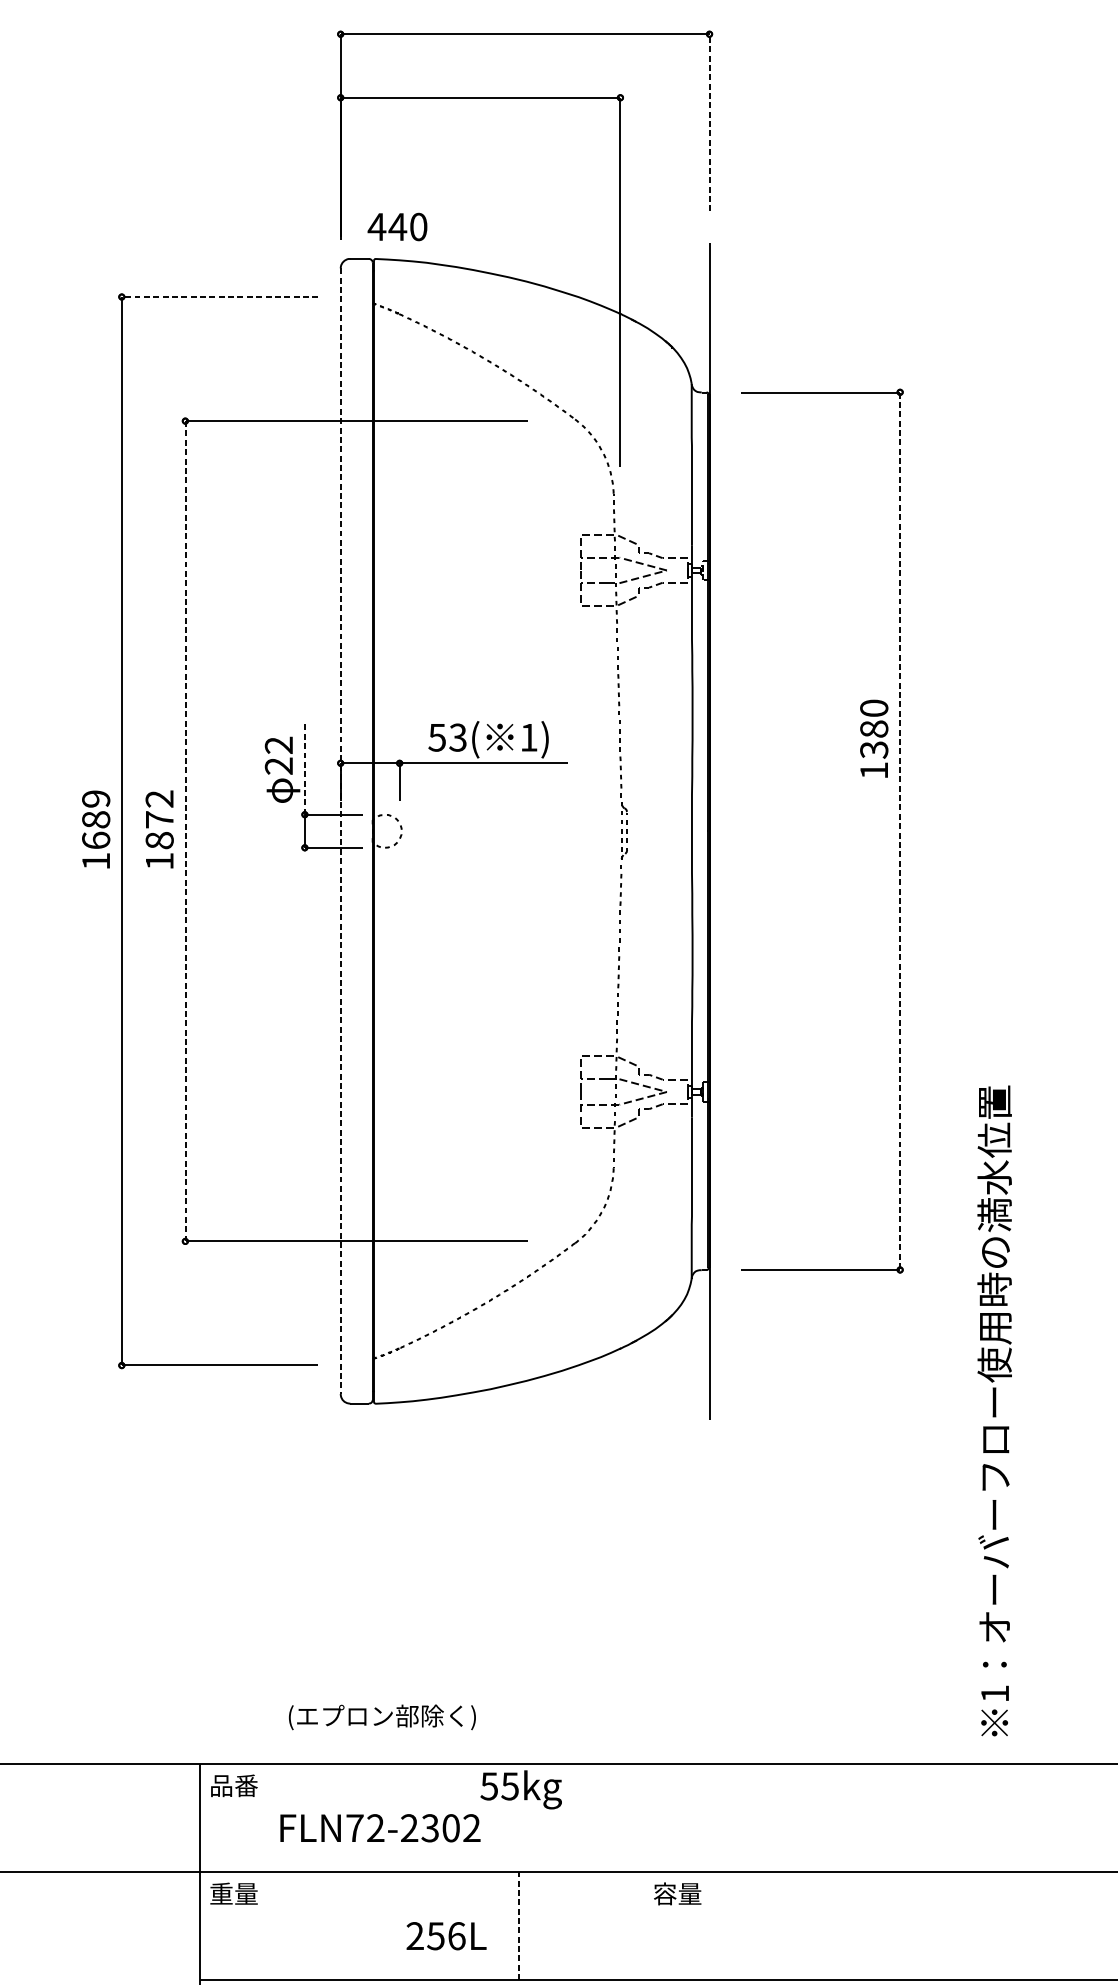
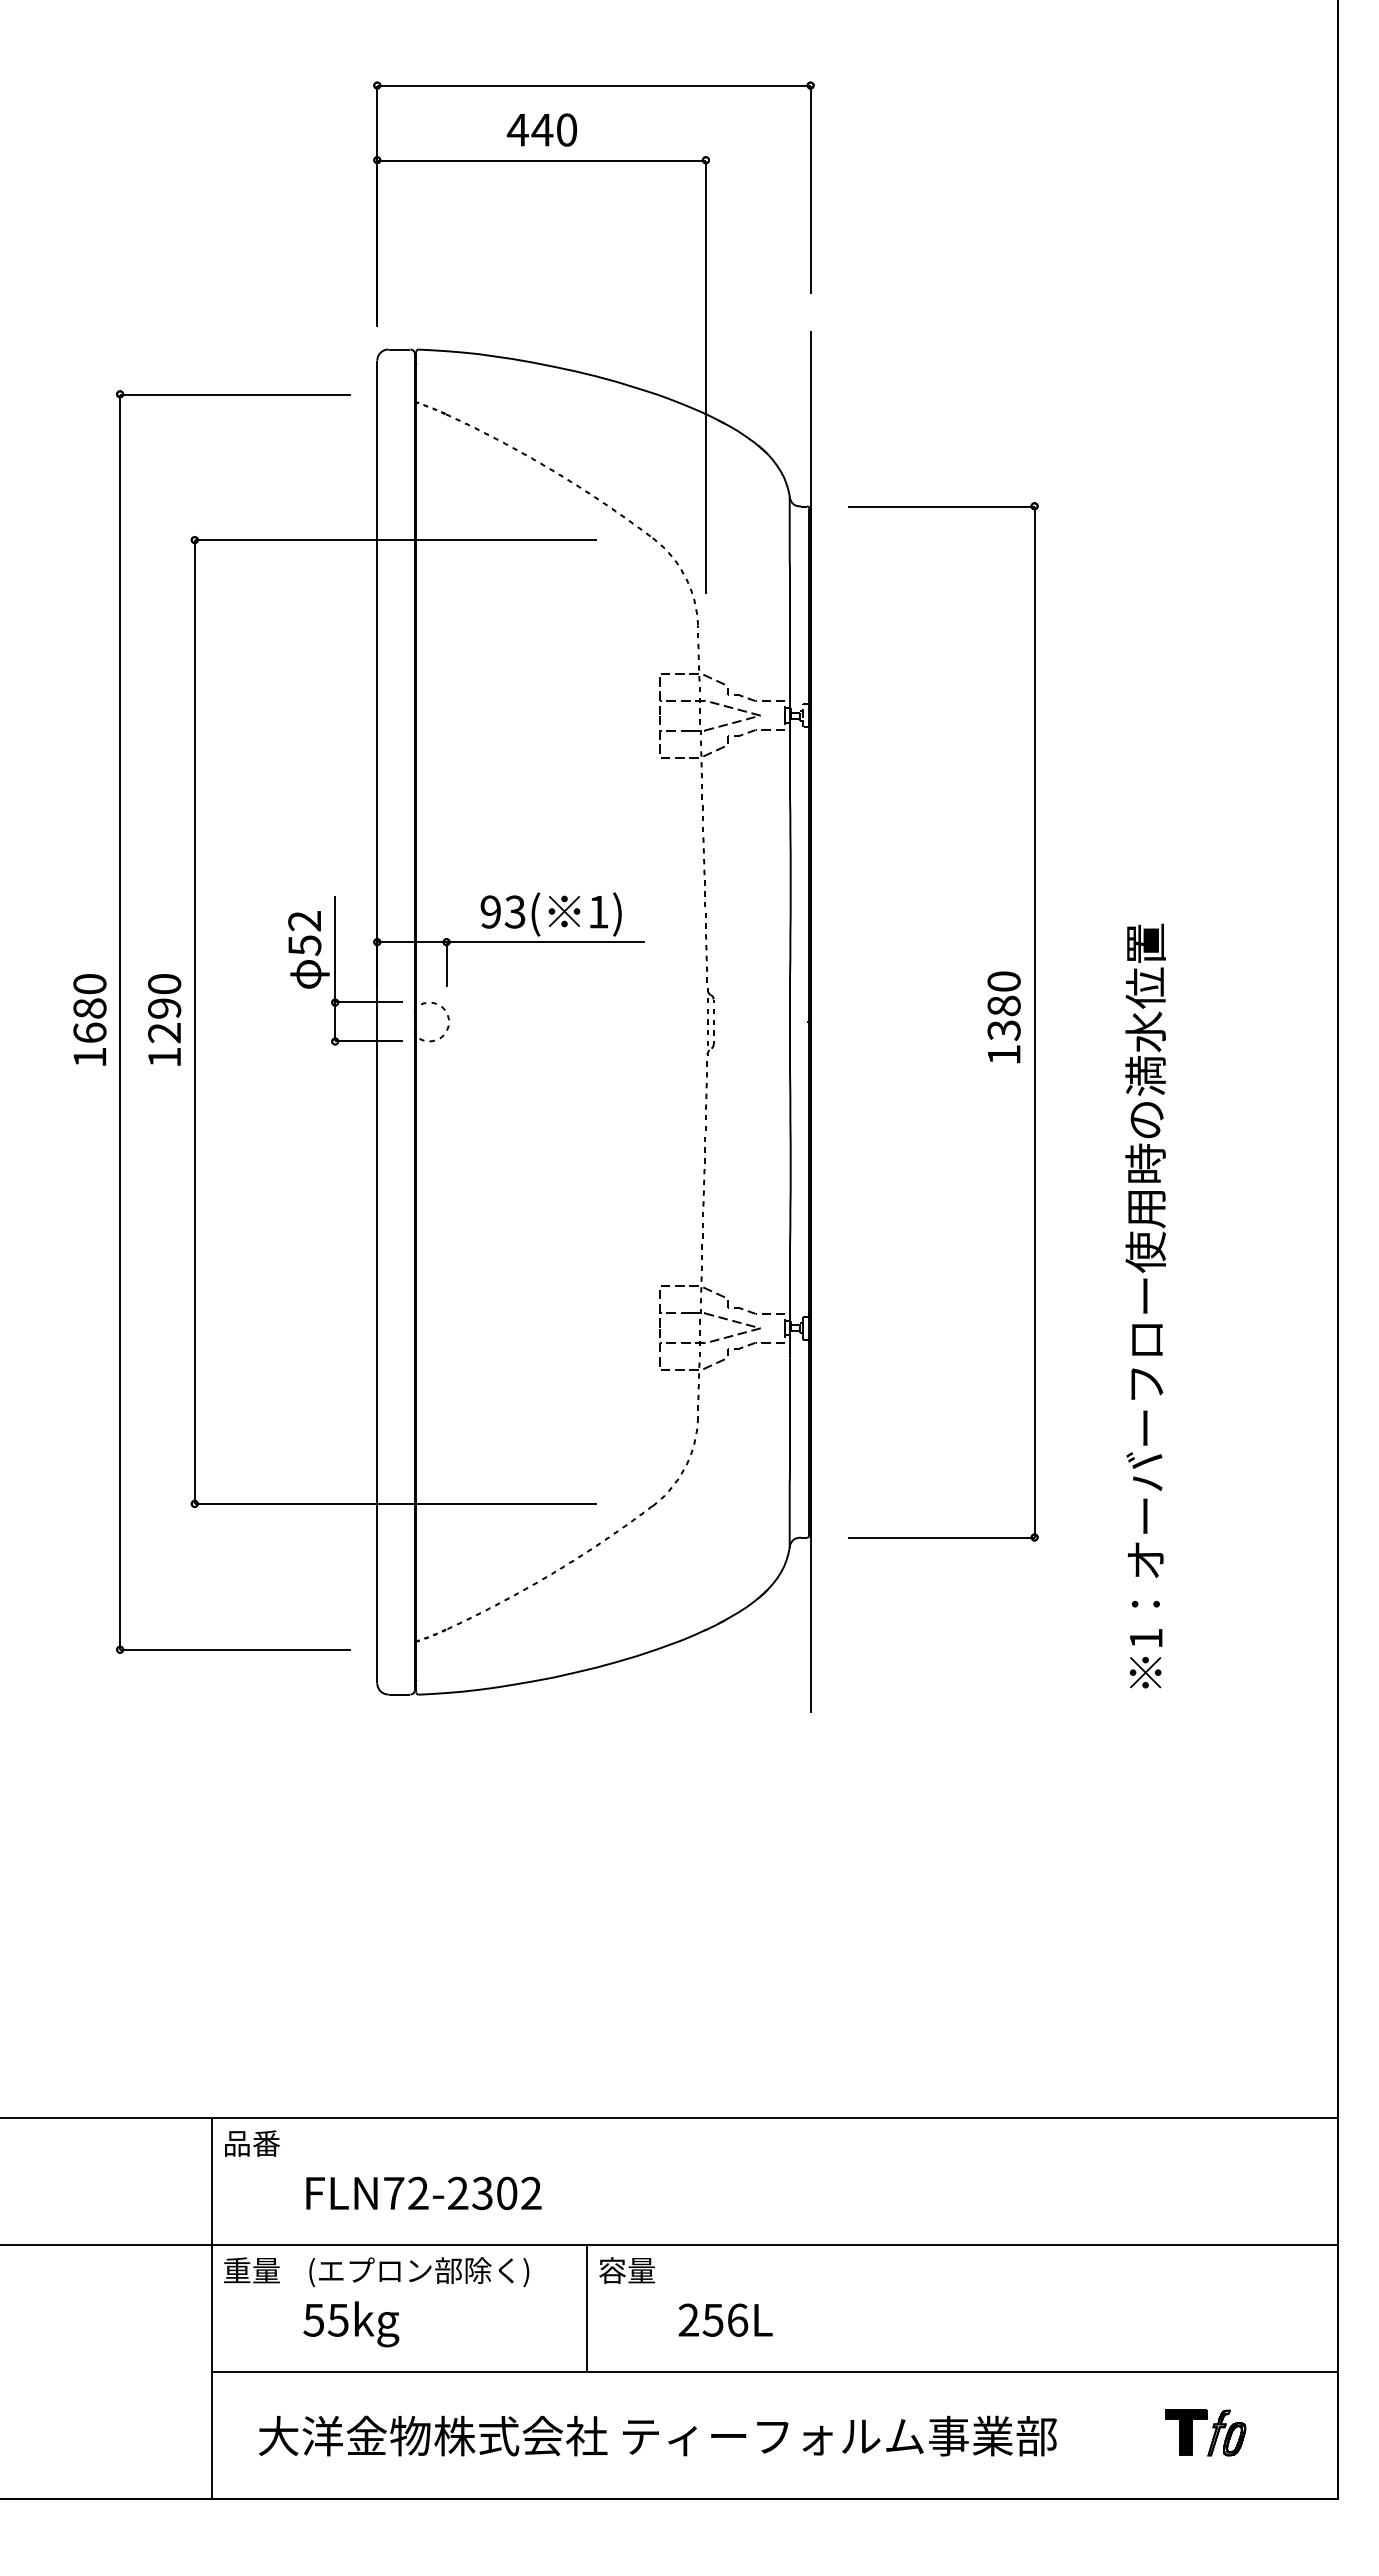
line: (709, 122) -> (810, 189), dashed -> solid
text: (397, 226) -> (541, 129), moved
line: (220, 297) -> (235, 394), dashed -> solid
text: (437, 737) -> (490, 911), 53( -> 93(
text: (873, 738) -> (1003, 1017), moved
text: (278, 766) -> (304, 945), 22 -> 52
line: (305, 768) -> (335, 948), dashed -> solid
text: (95, 799) -> (89, 984), 1689 -> 1680
text: (159, 819) -> (164, 1008), 1872 -> 1290
line: (185, 831) -> (195, 1022), dashed -> solid
line: (340, 831) -> (377, 1022), dashed -> solid
line: (900, 831) -> (1034, 1022), dashed -> solid
text: (994, 1410) -> (1145, 1305), moved
text: (382, 1717) -> (419, 2272), moved
text: (521, 1790) -> (351, 2324), moved
text: (677, 1893) -> (626, 2270), moved
line: (519, 1926) -> (587, 2308), dashed -> solid
text: (446, 1935) -> (725, 2319), moved

